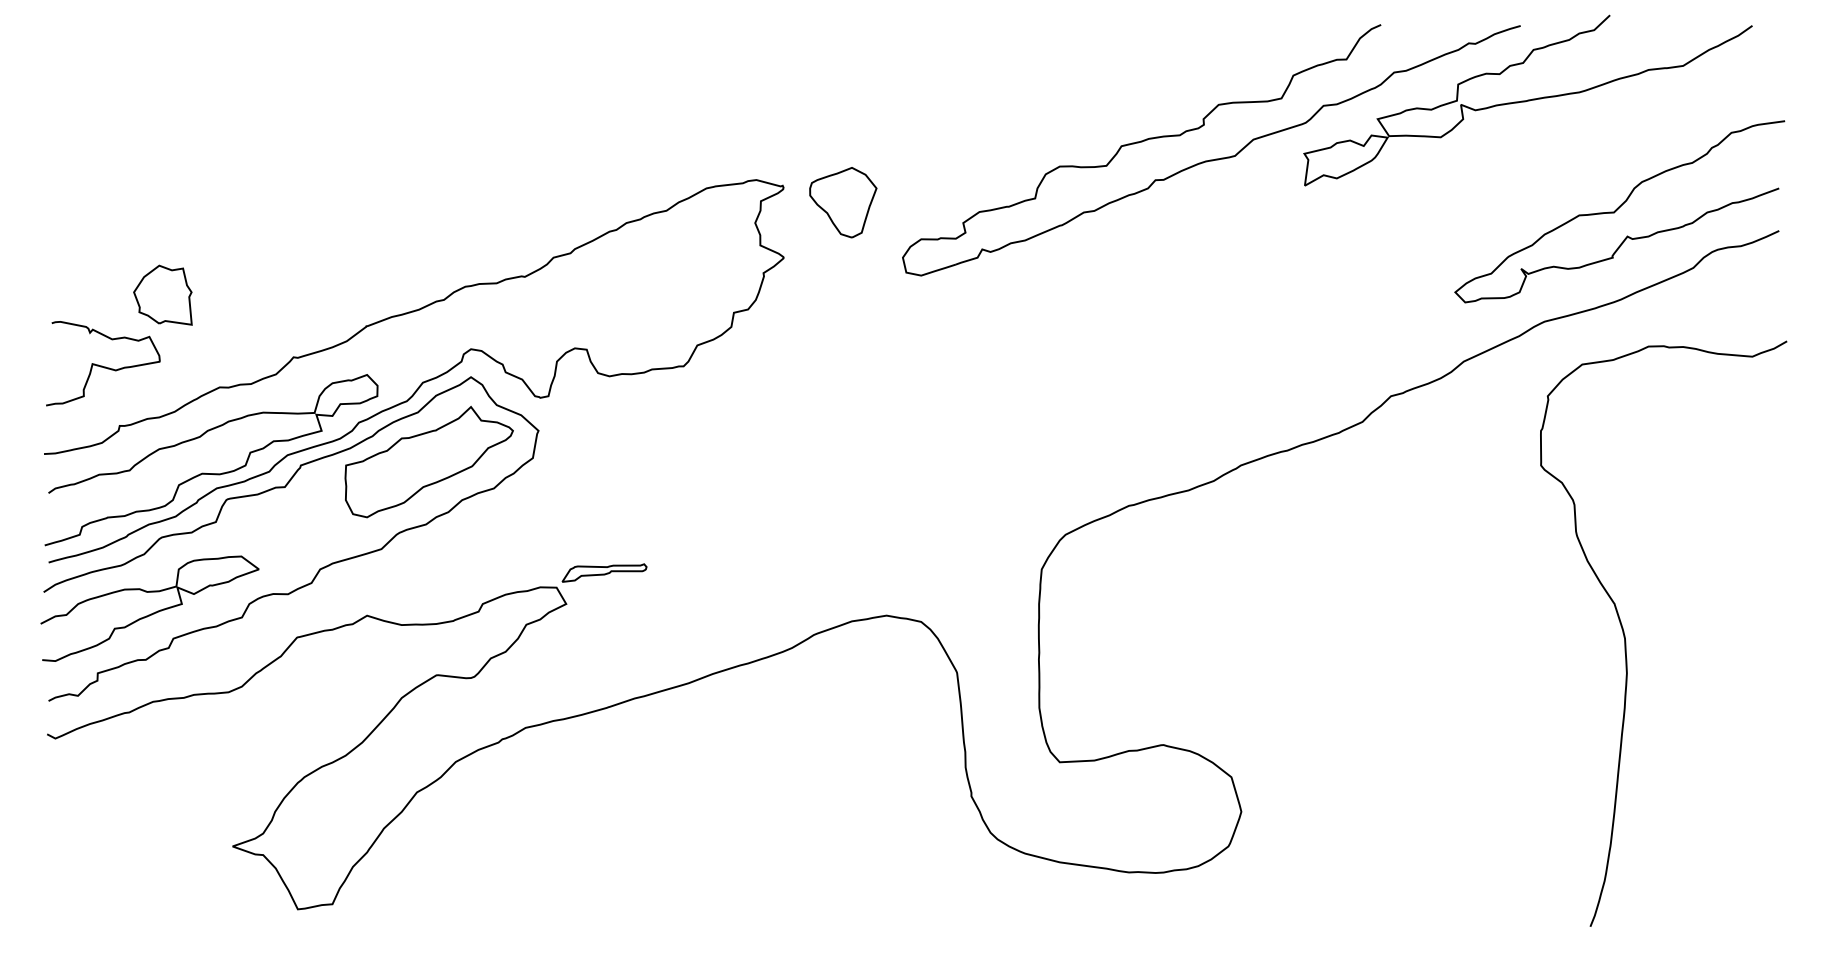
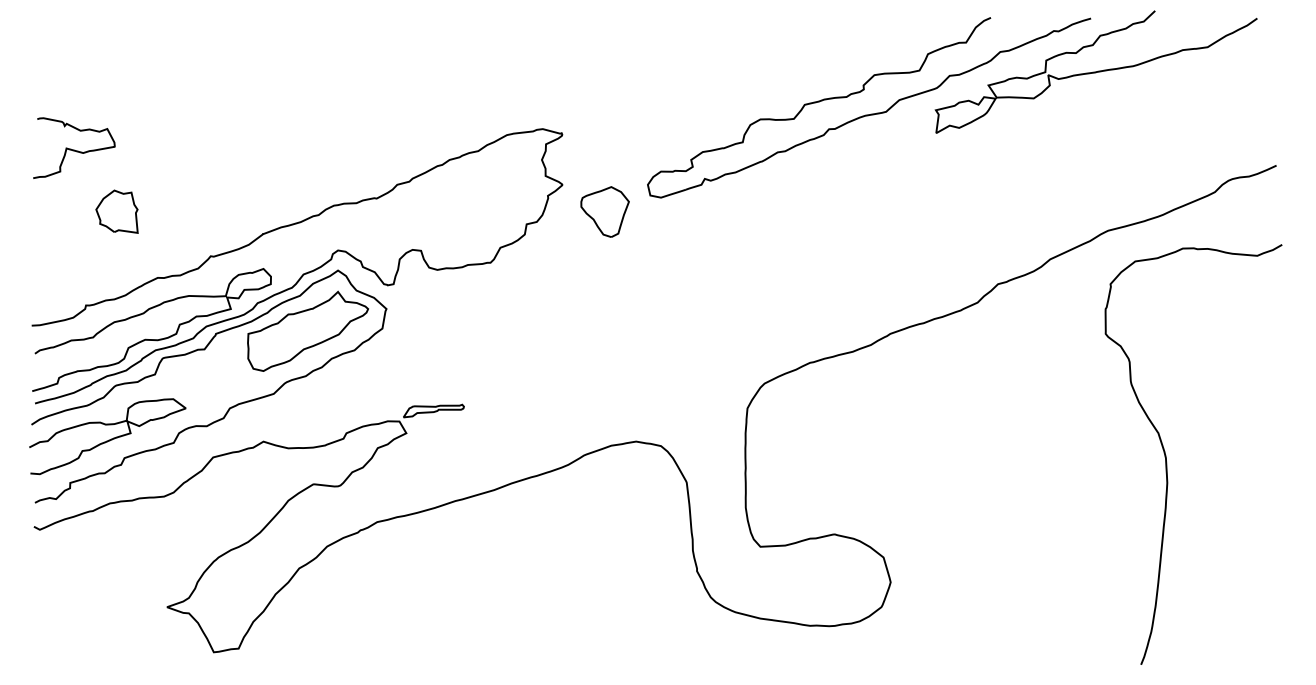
part: (843, 202) -> (605, 211), moved
curve: (1618, 209) -> (1161, 150), removed
curve: (102, 365) -> (73, 149), moved

